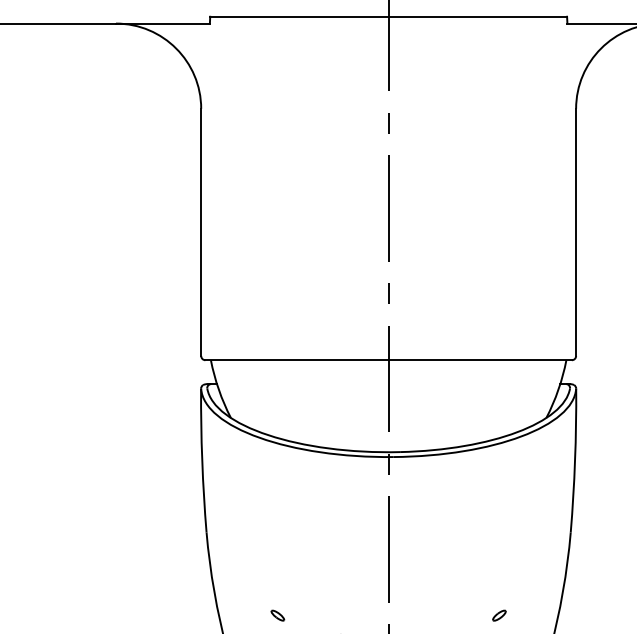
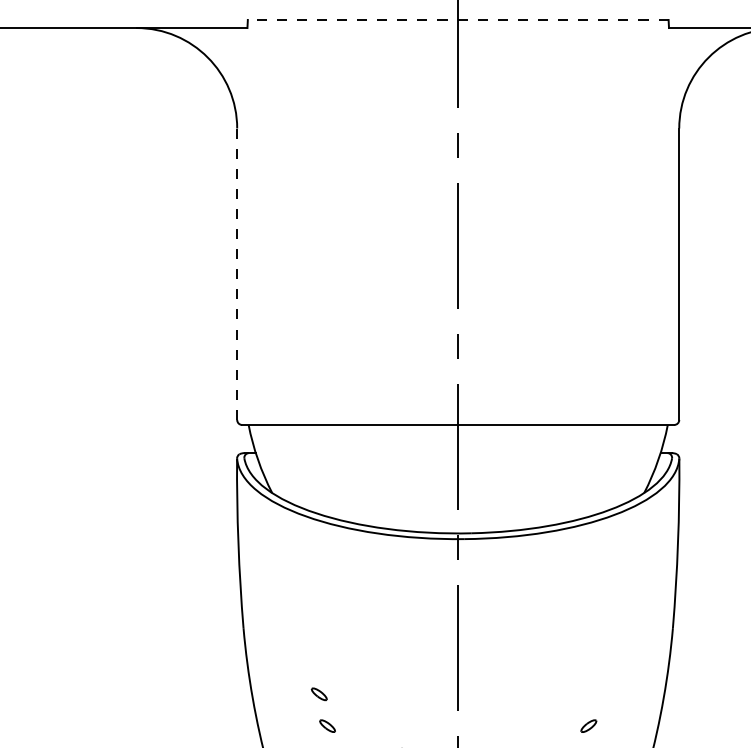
line: (388, 16) -> (458, 19), solid -> dashed
line: (201, 232) -> (237, 274), solid -> dashed
part: (270, 588) -> (318, 694), added

